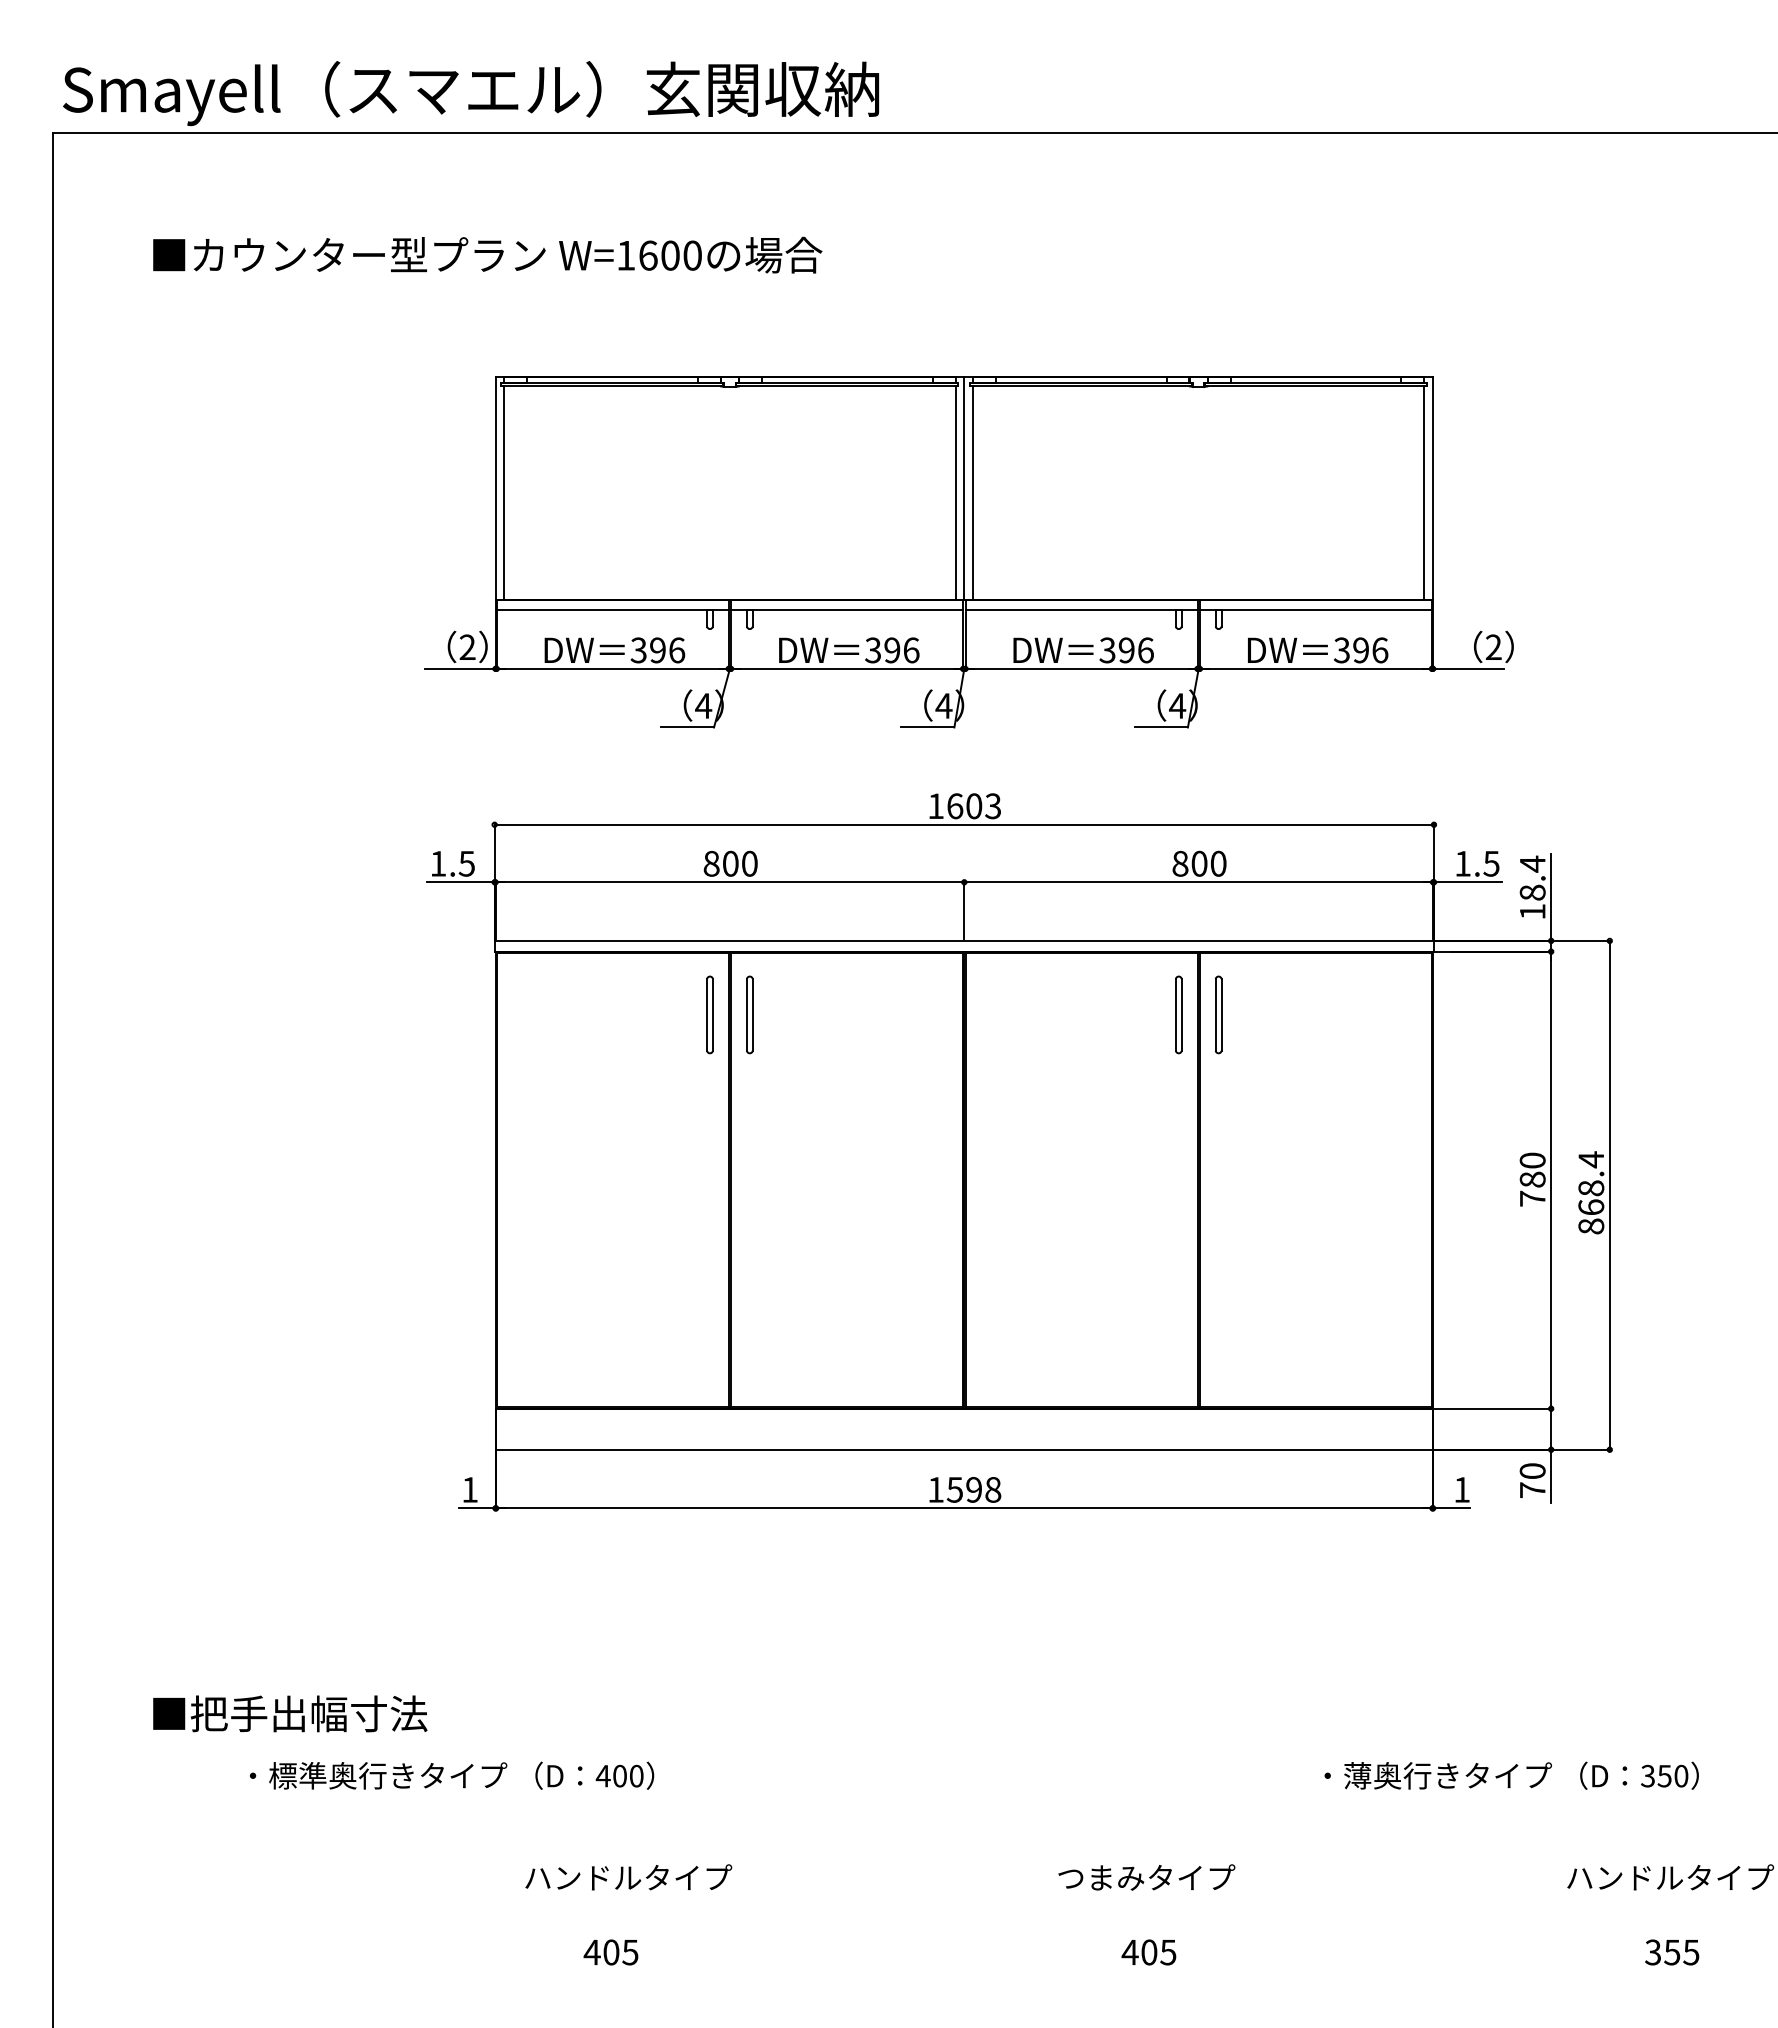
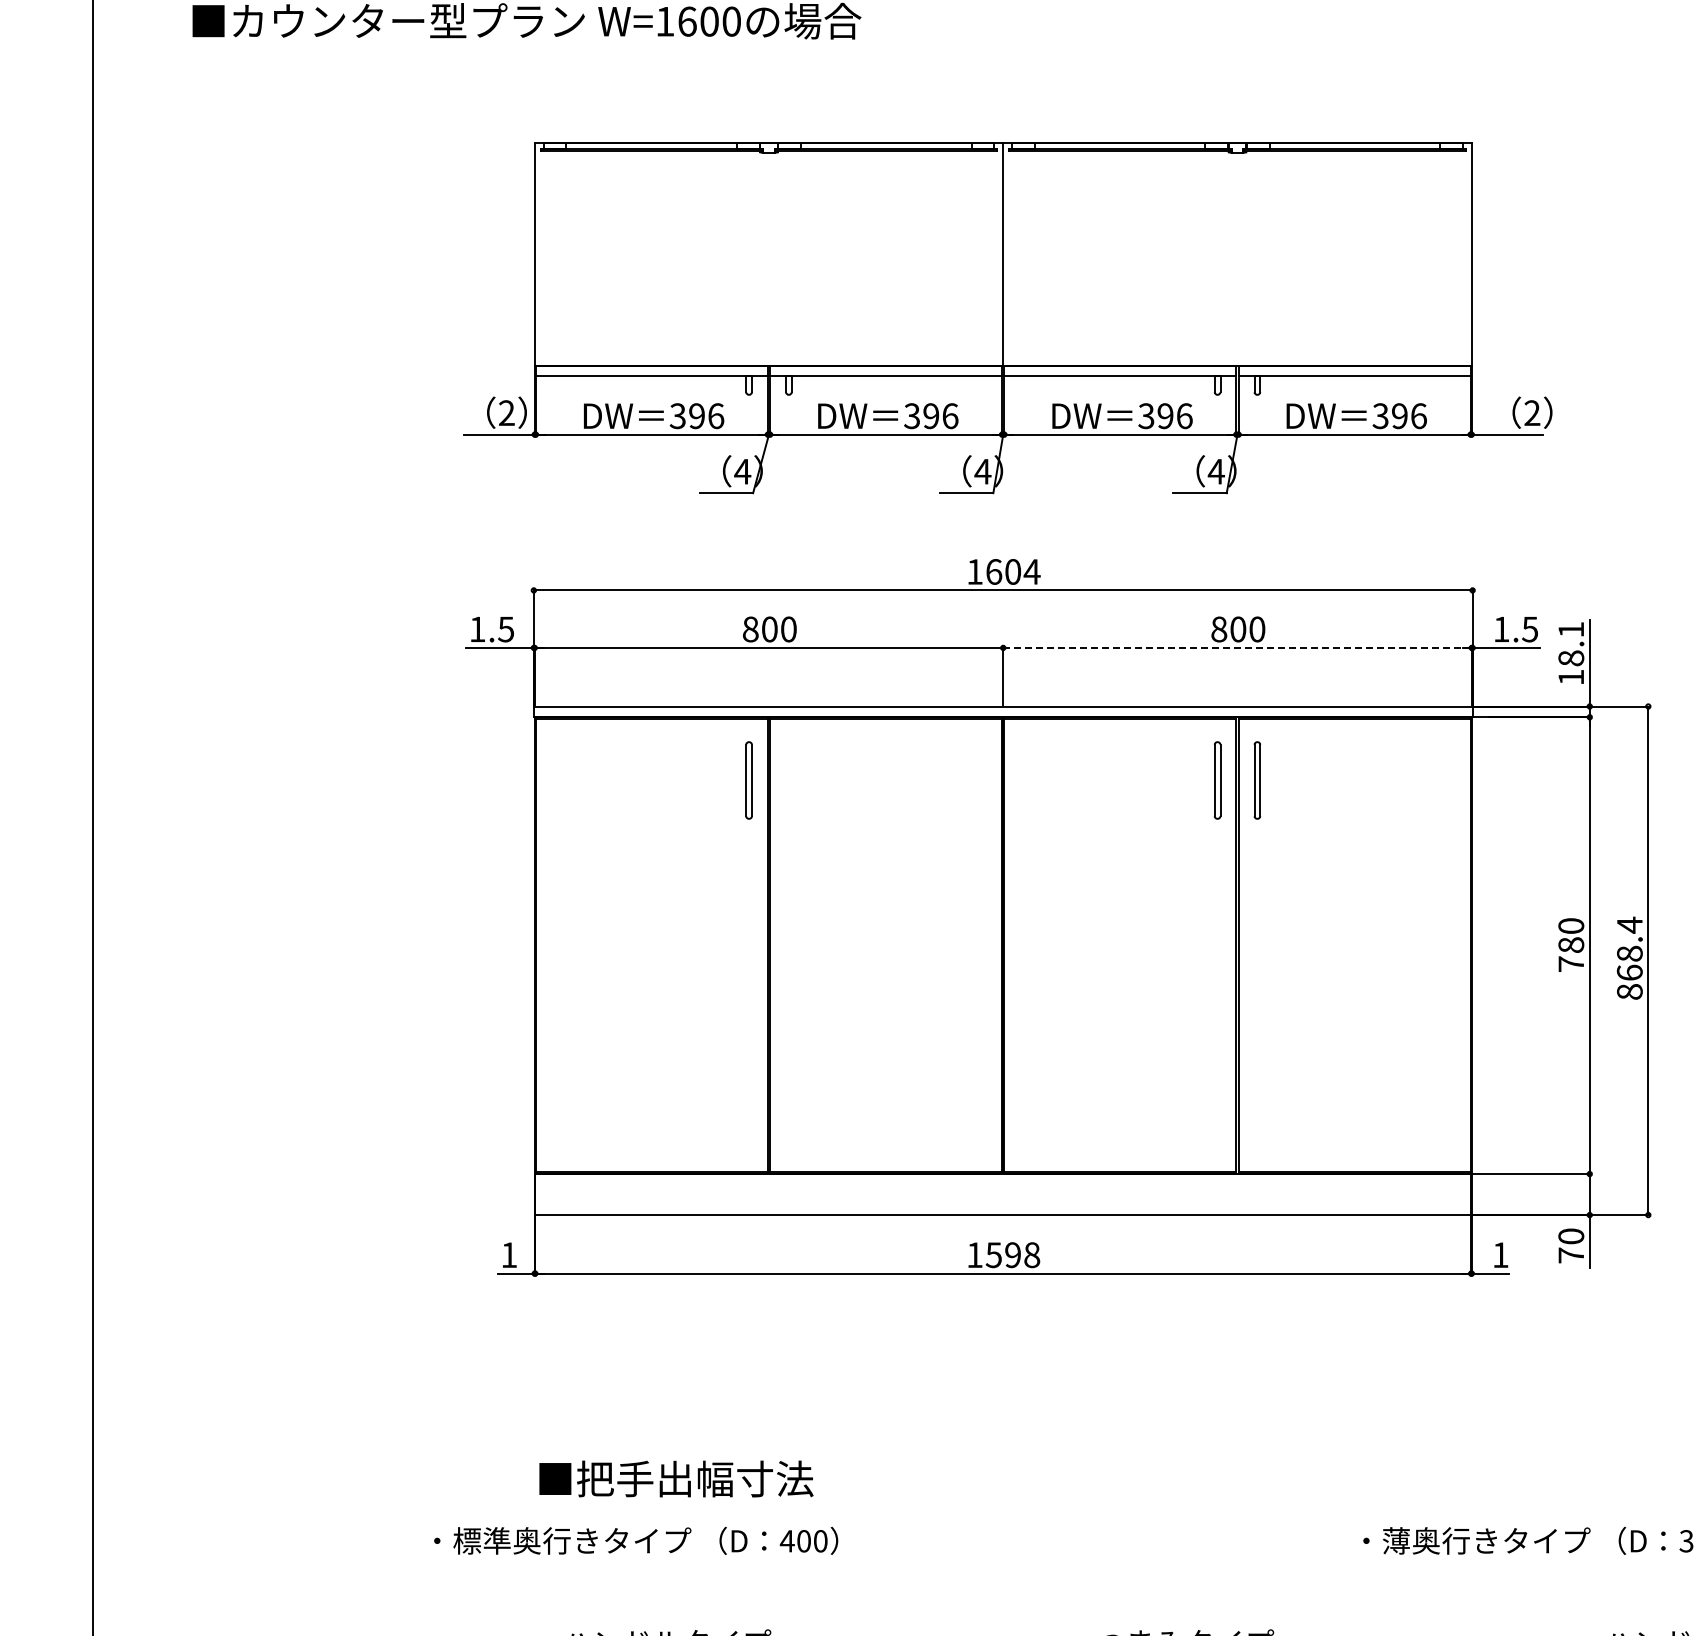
line: (504, 492) -> (543, 258), removed
line: (955, 492) -> (994, 258), removed
line: (973, 492) -> (1012, 258), removed
line: (1424, 492) -> (1463, 258), removed
text: (992, 806) -> (1031, 572), 1603 -> 1604
text: (1532, 863) -> (1571, 629), 18.4 -> 18.1
line: (1198, 882) -> (1237, 648), solid -> dashed
part: (749, 1014) -> (788, 780), removed
text: (290, 1713) -> (676, 1478), moved
text: (452, 1775) -> (636, 1540), moved

